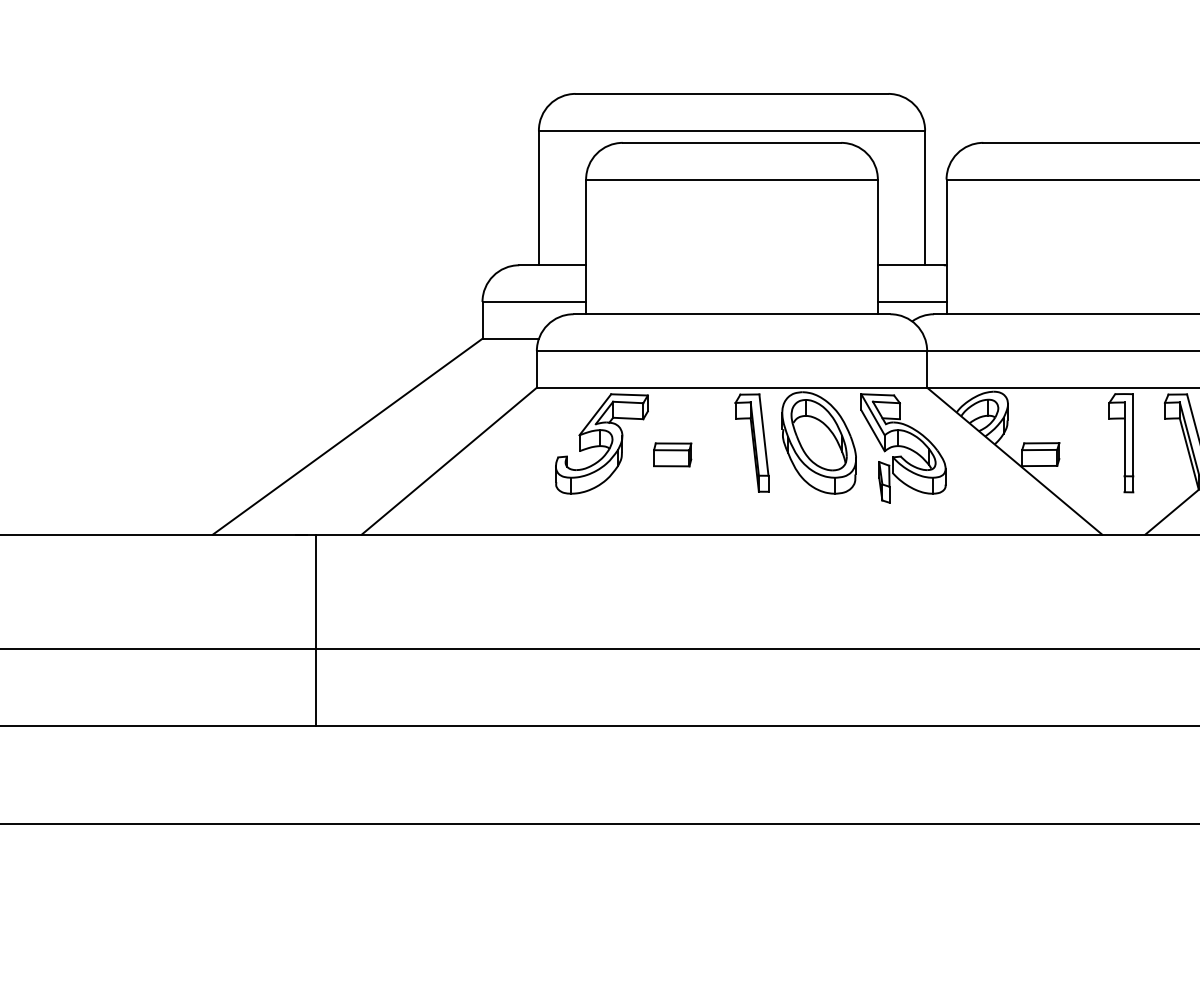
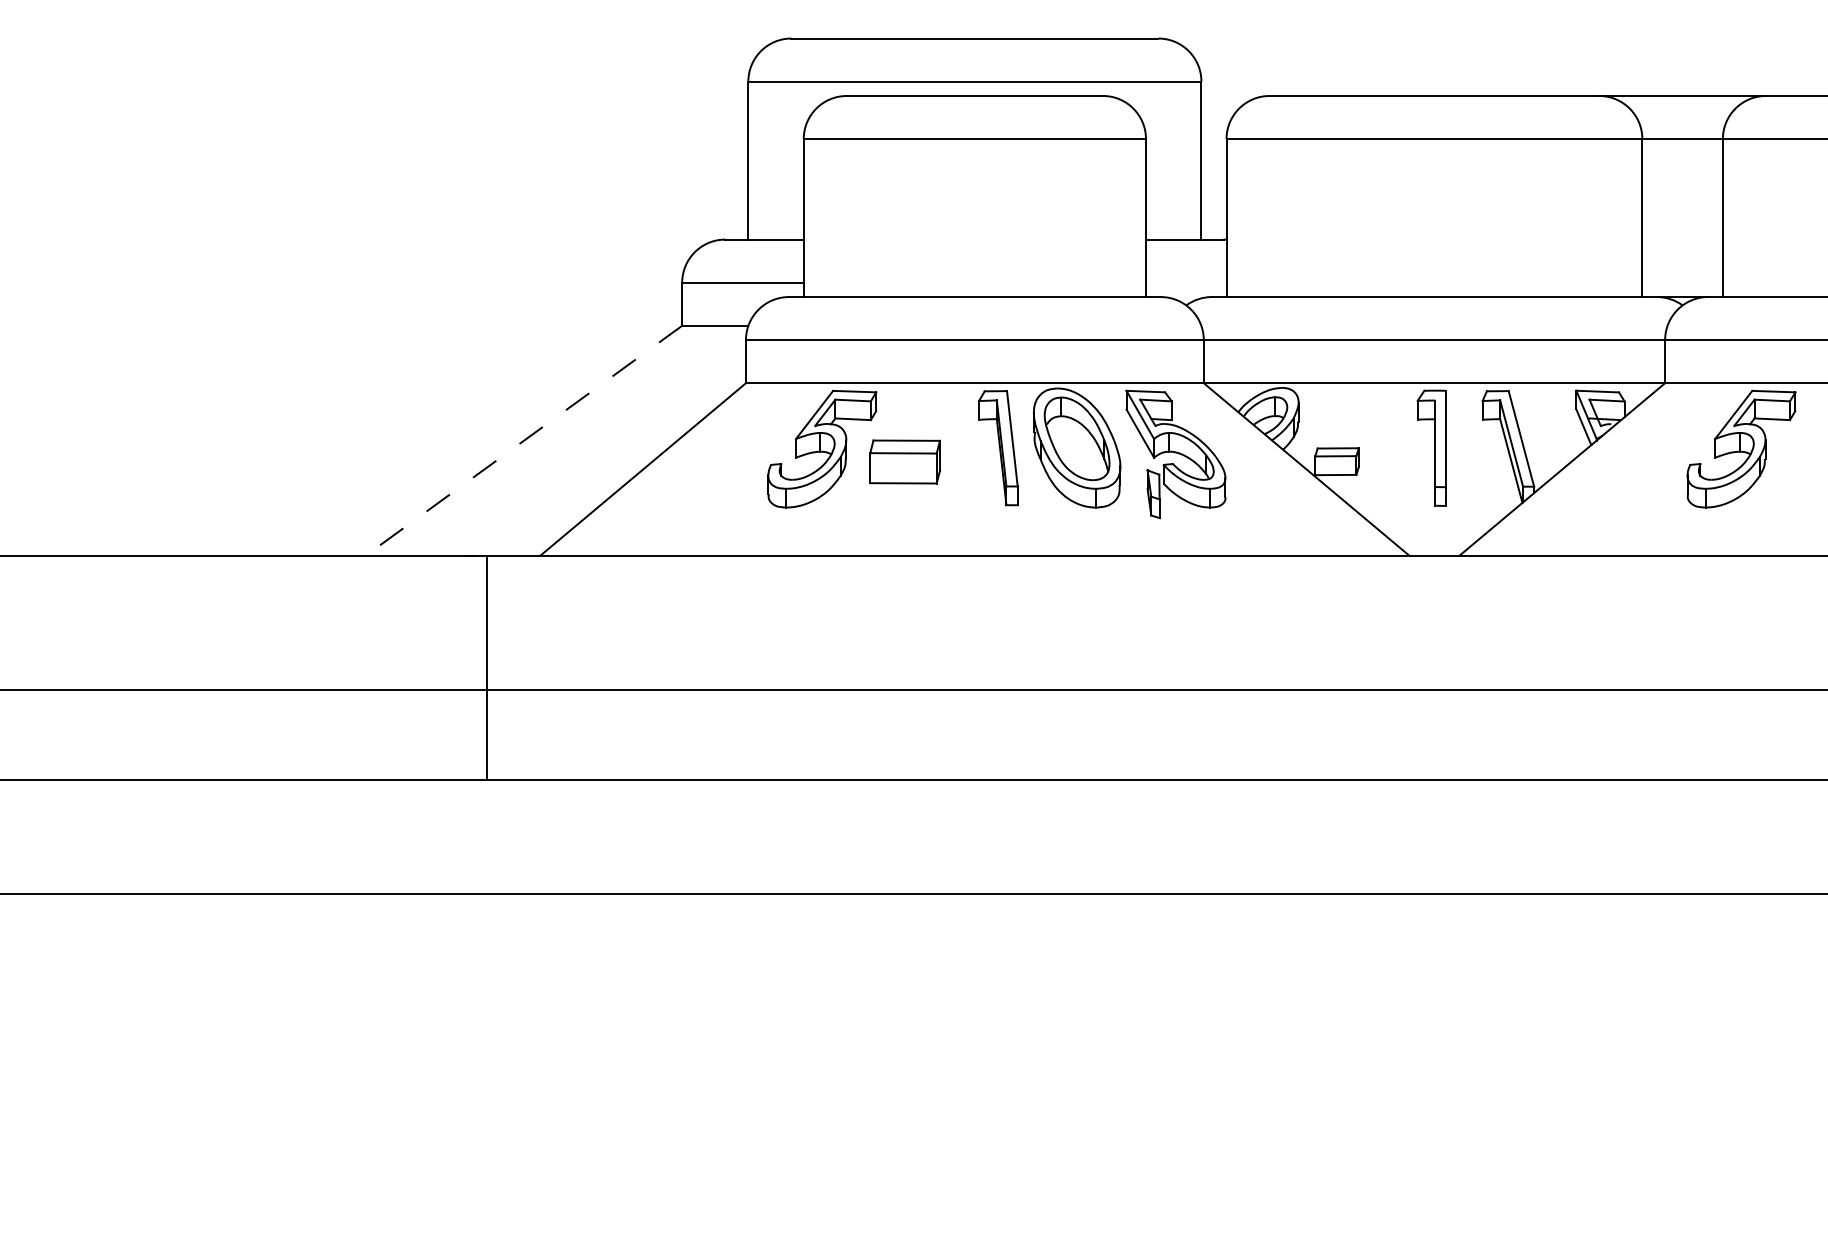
line: (912, 301) -> (1186, 282), removed
line: (347, 436) -> (523, 440), solid -> dashed
part: (672, 454) -> (905, 461), size x1.6

